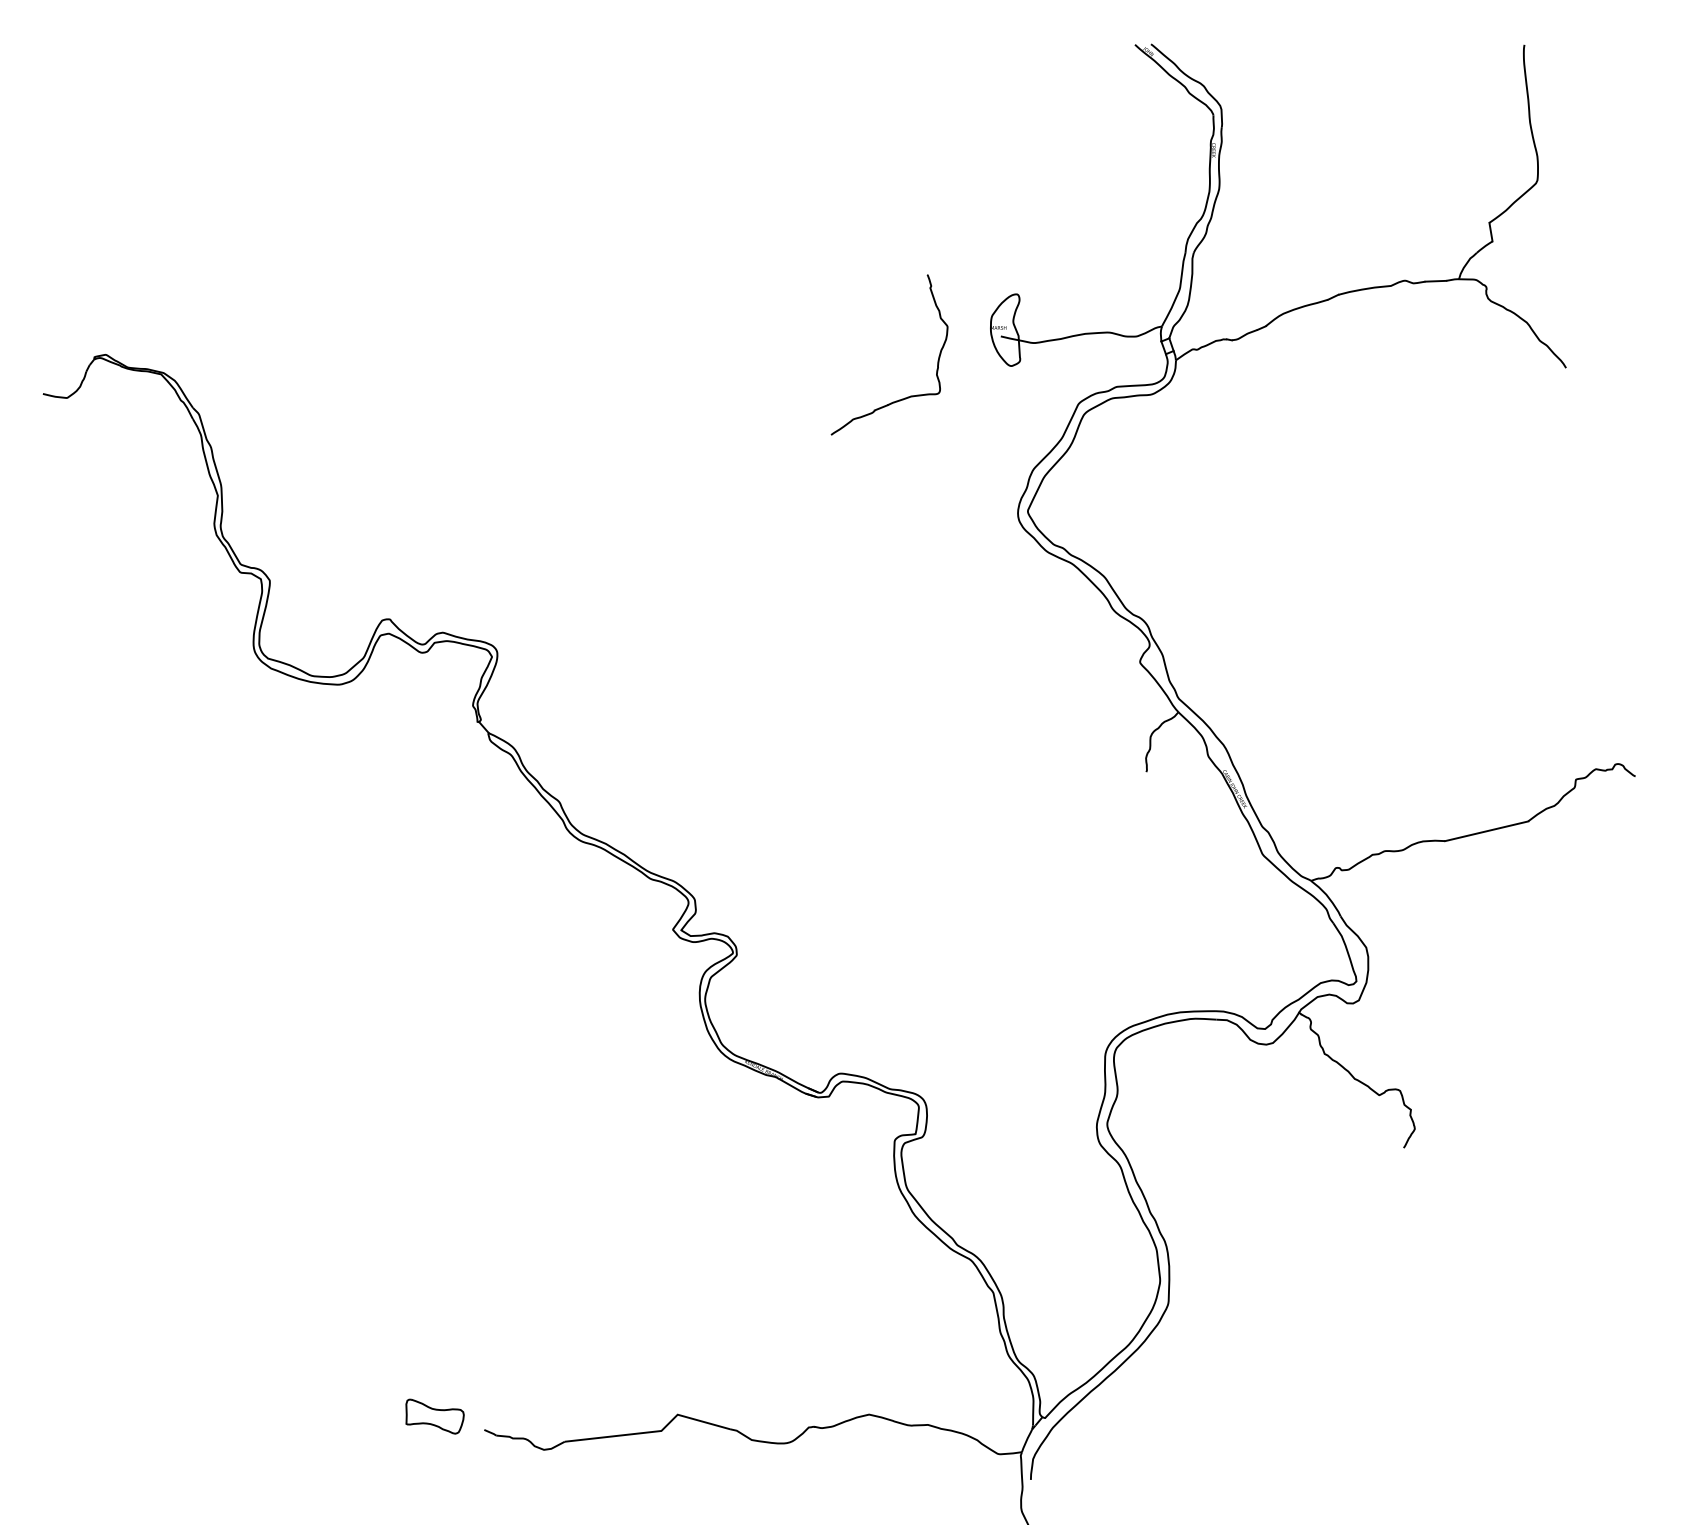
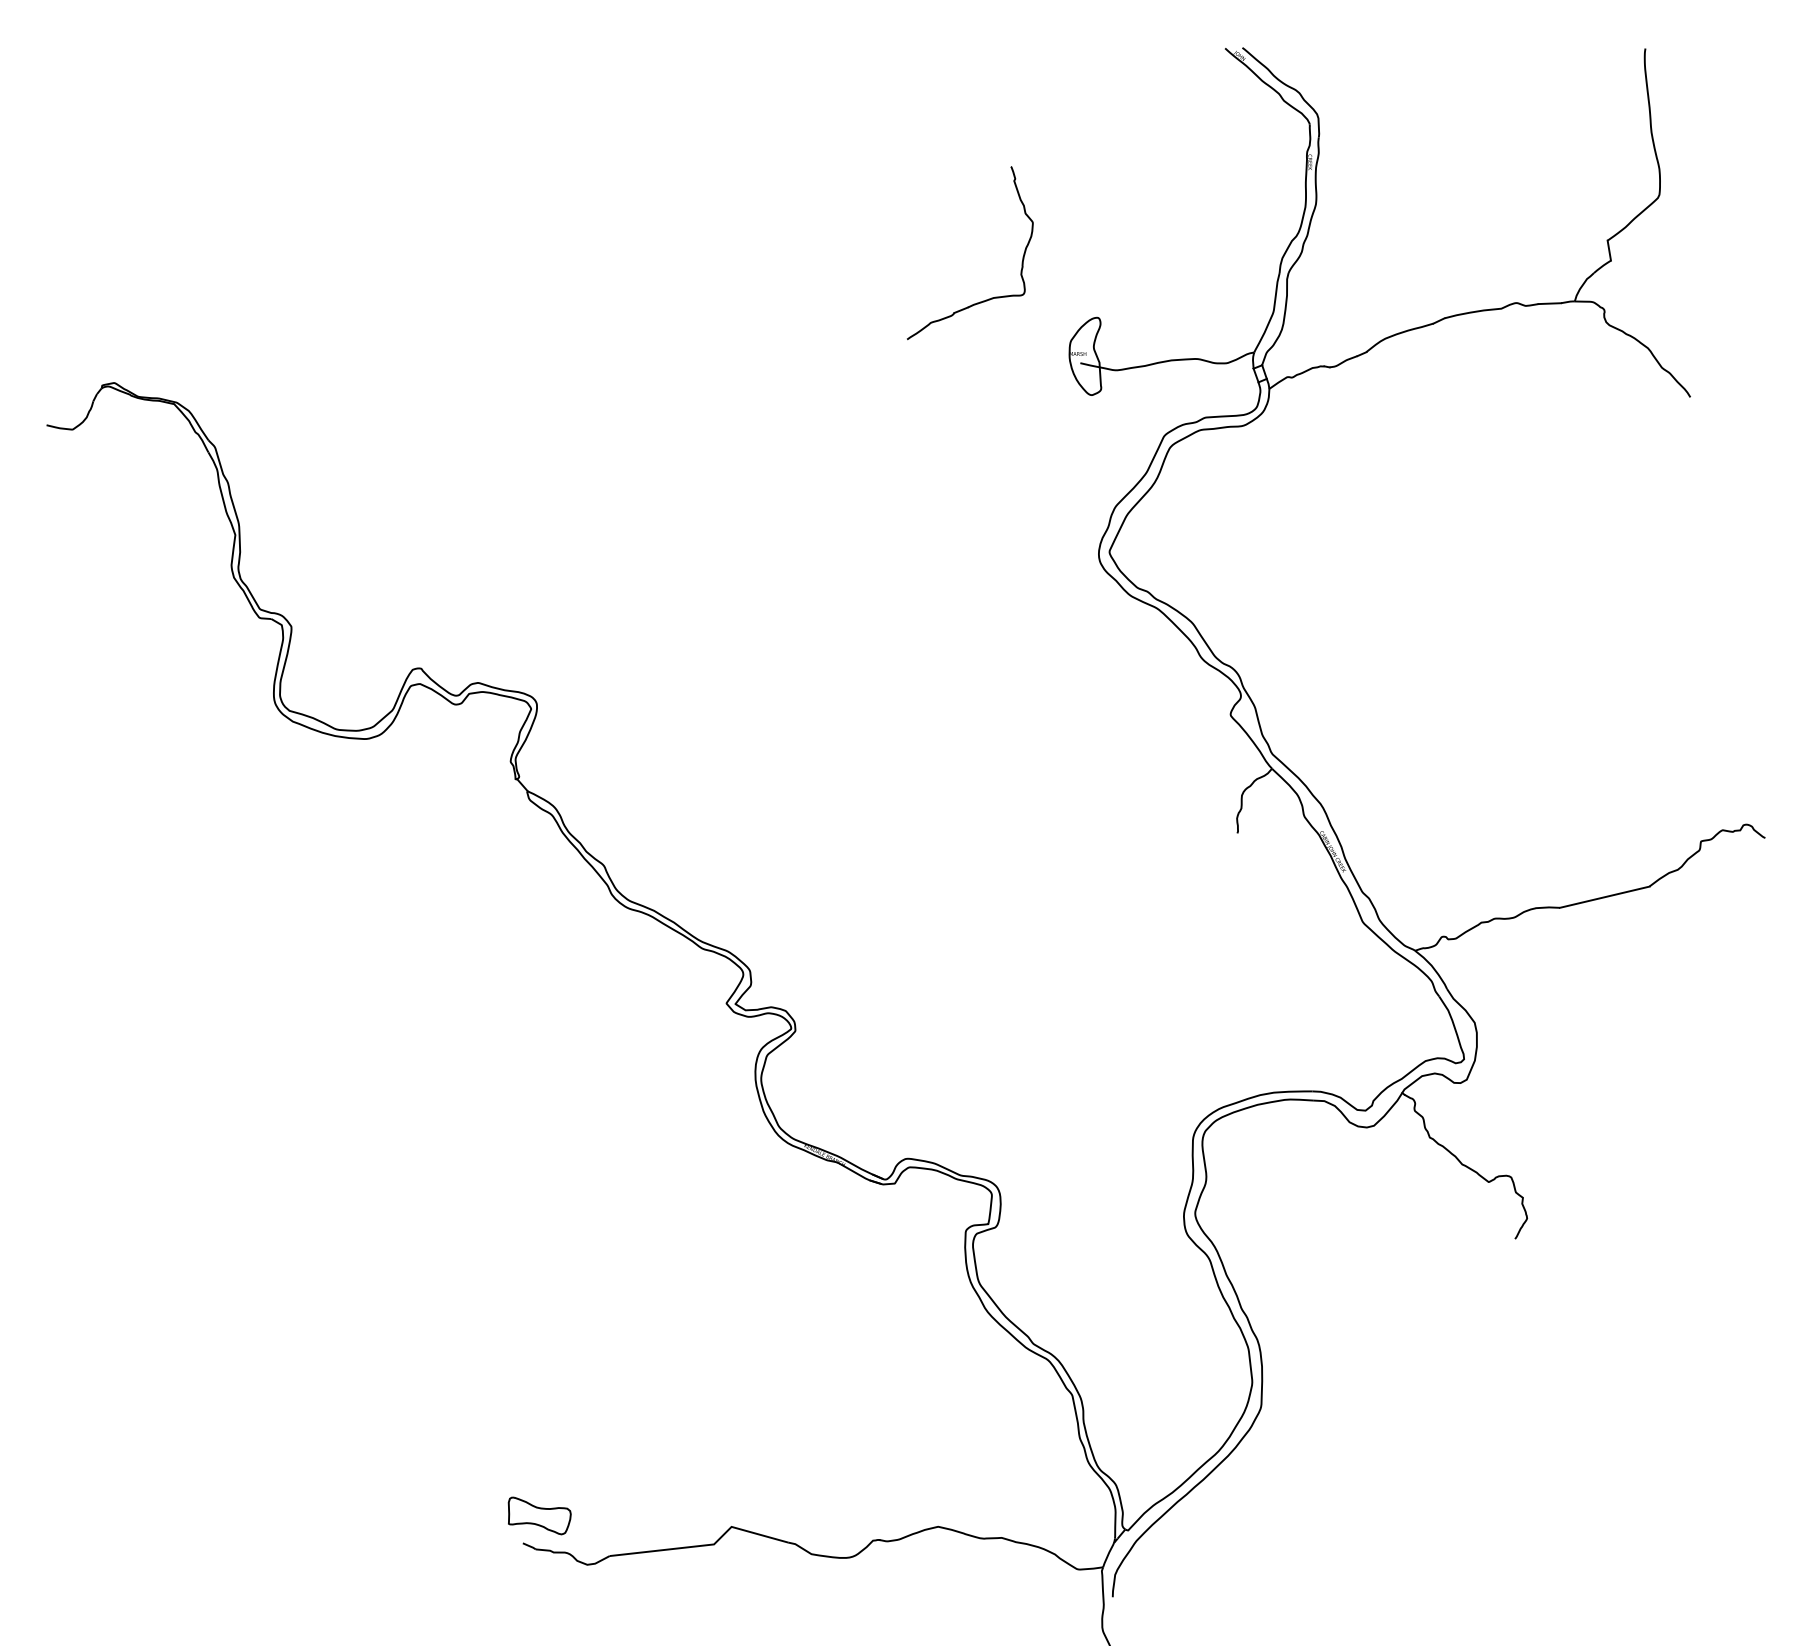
part: (906, 396) -> (988, 298), moved
part: (434, 1416) -> (539, 1515), moved

